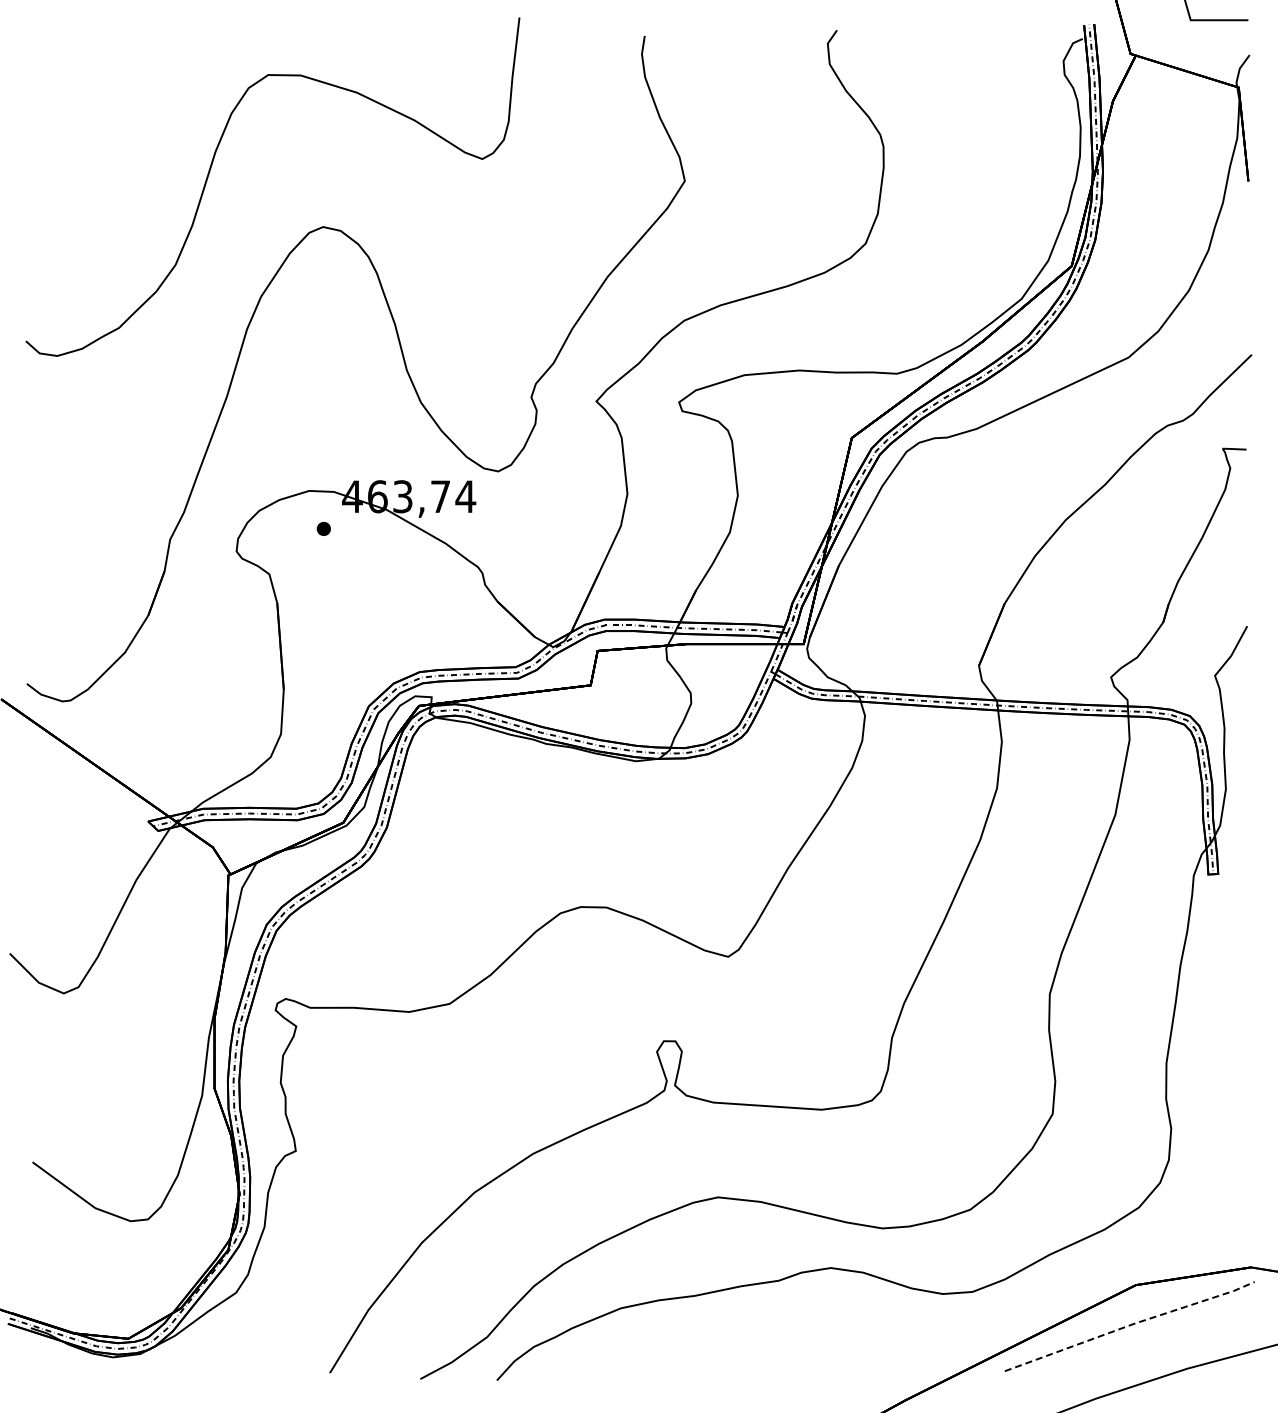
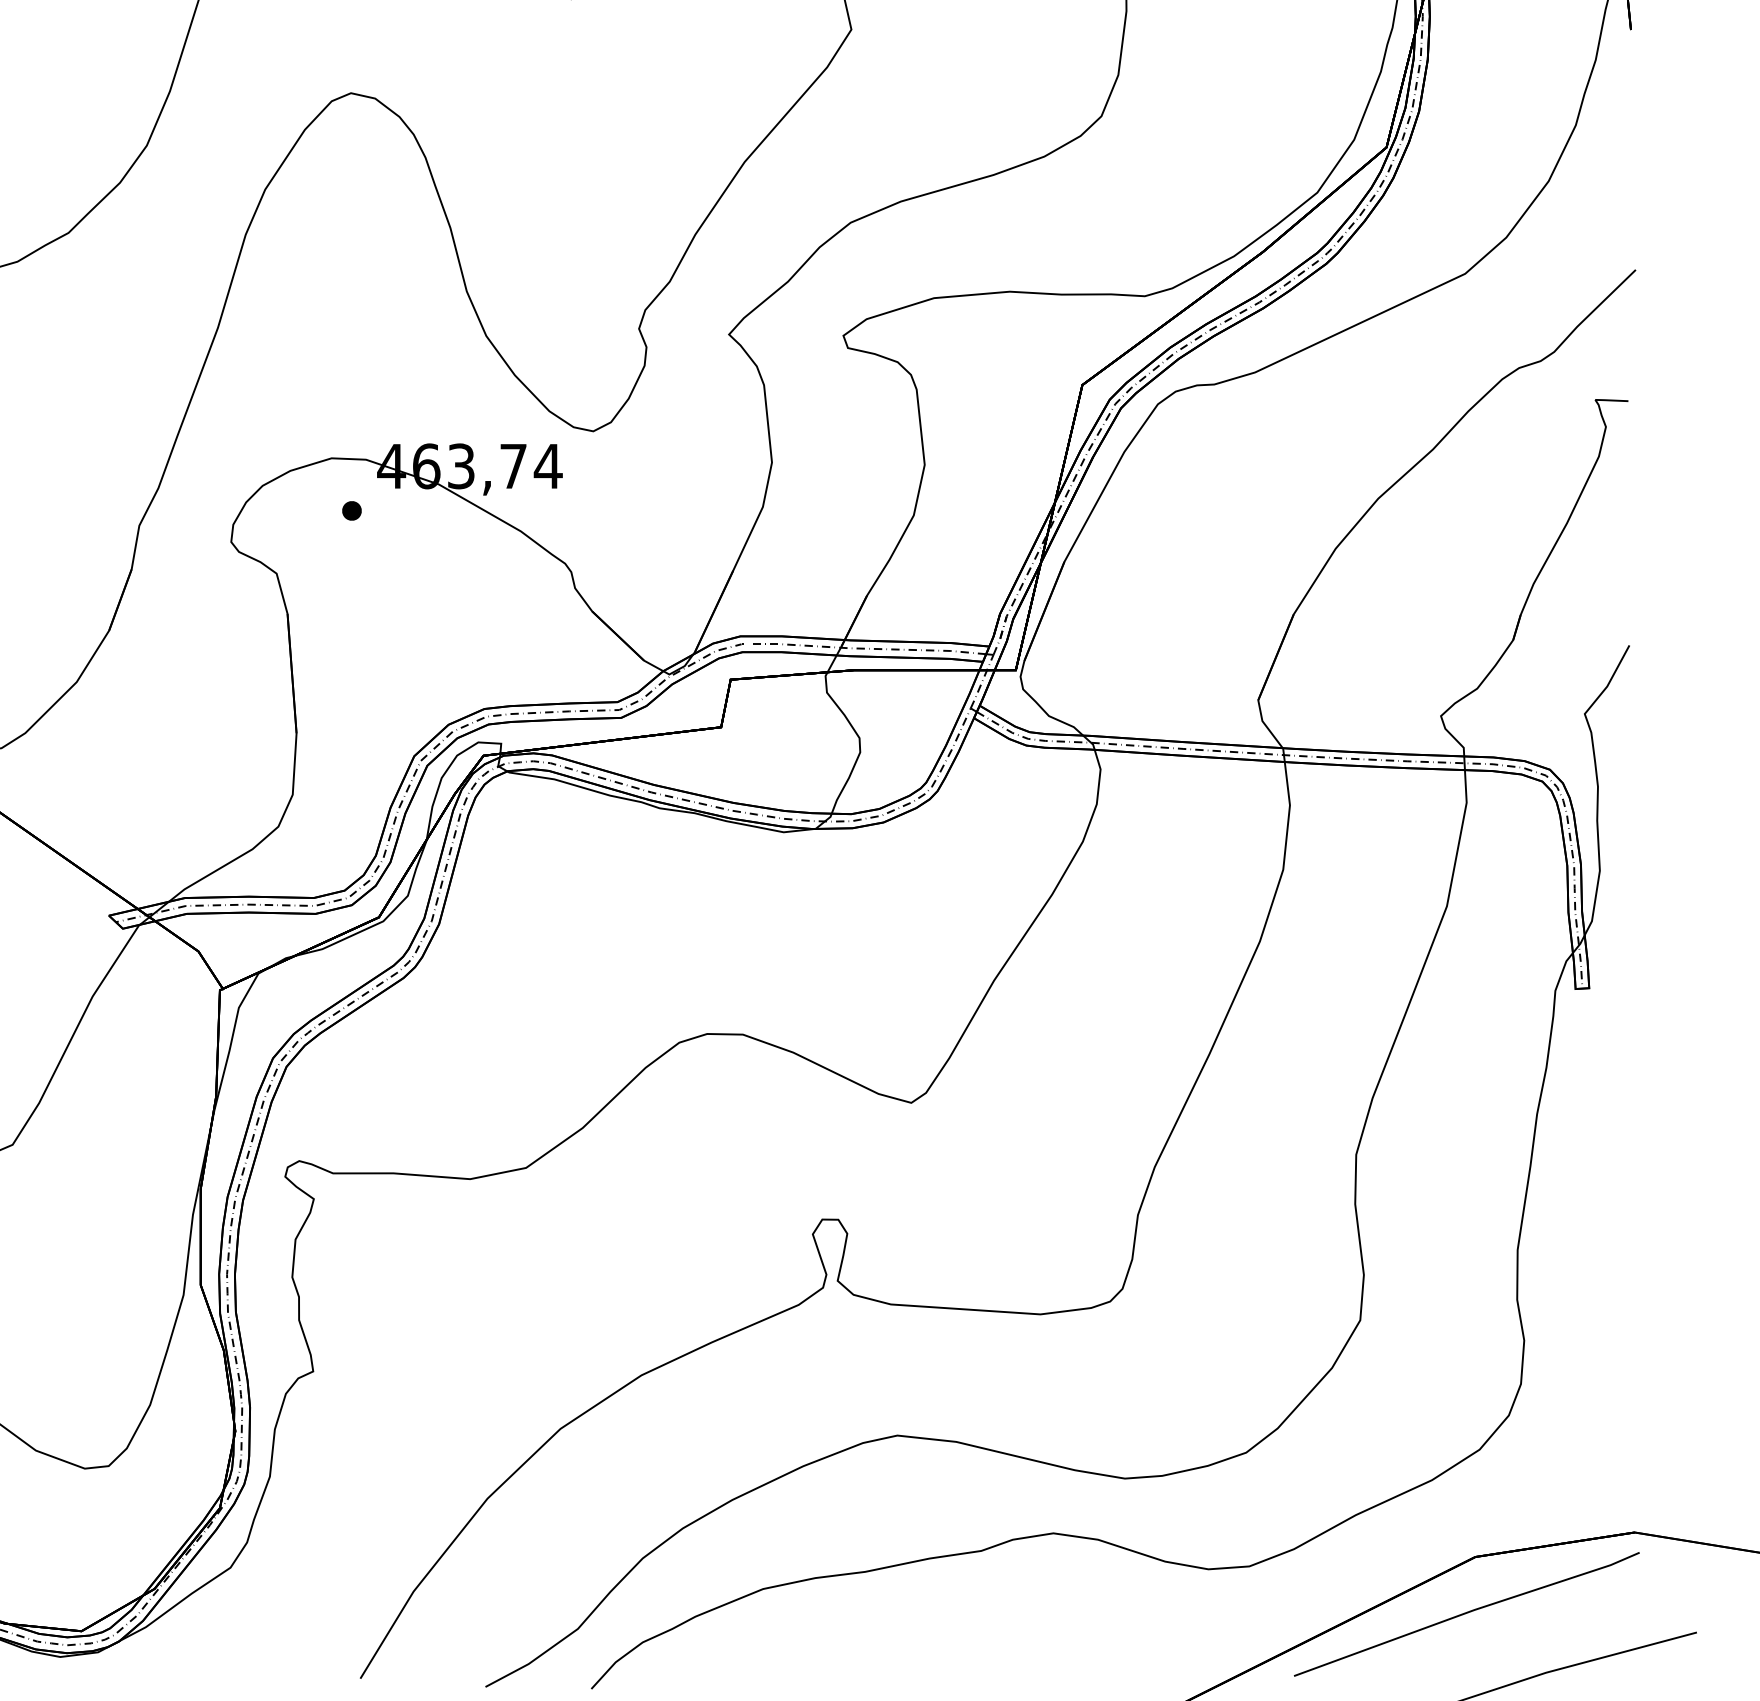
line: (1130, 1325) -> (1467, 1612), dashed -> solid

